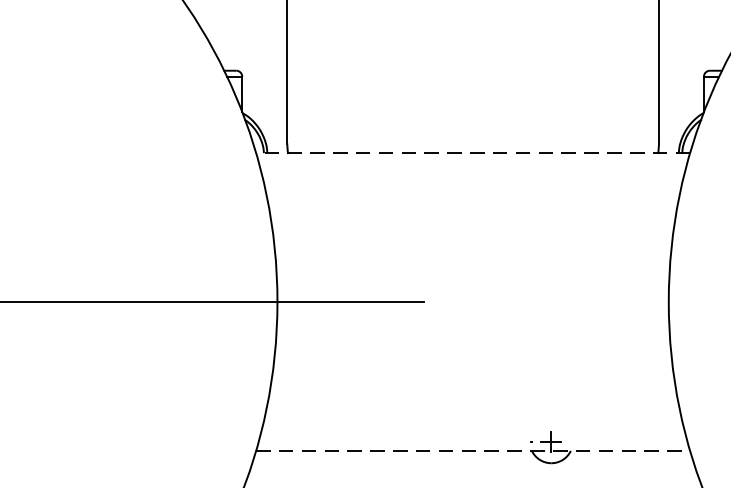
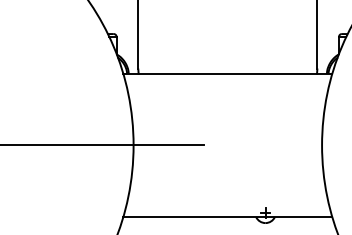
line: (472, 152) -> (227, 73), dashed -> solid
line: (472, 451) -> (227, 217), dashed -> solid

